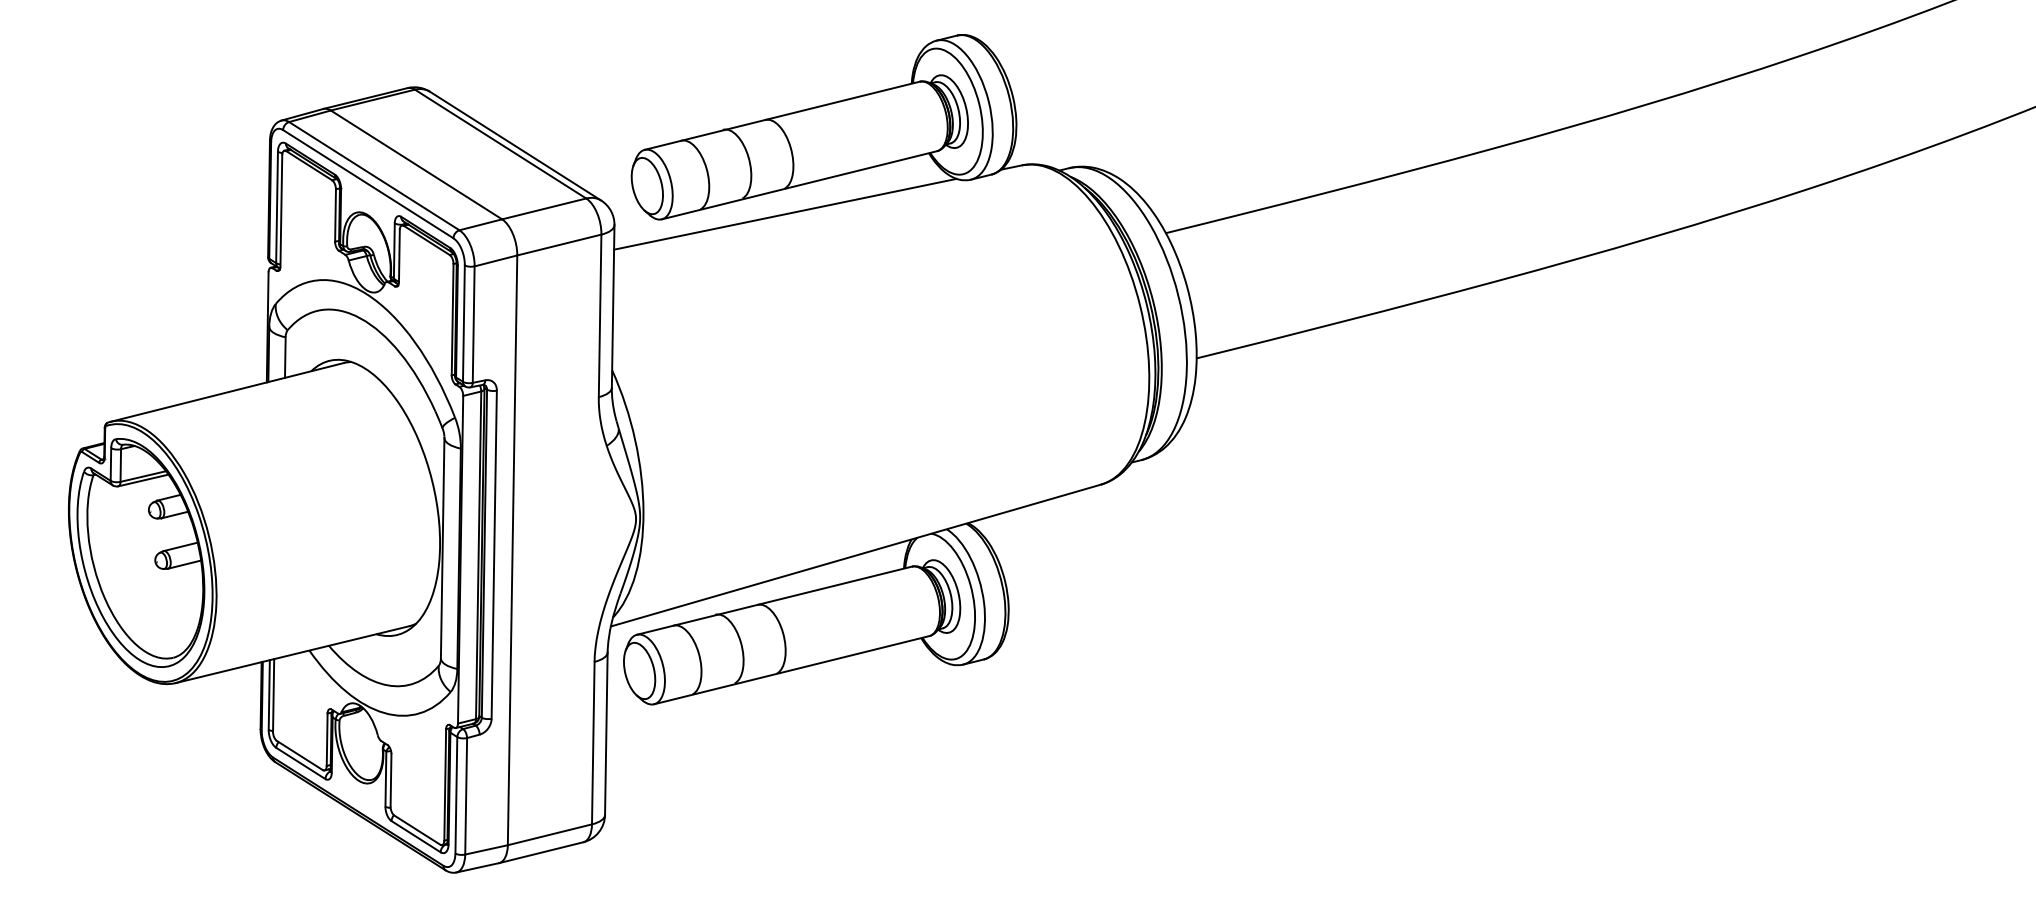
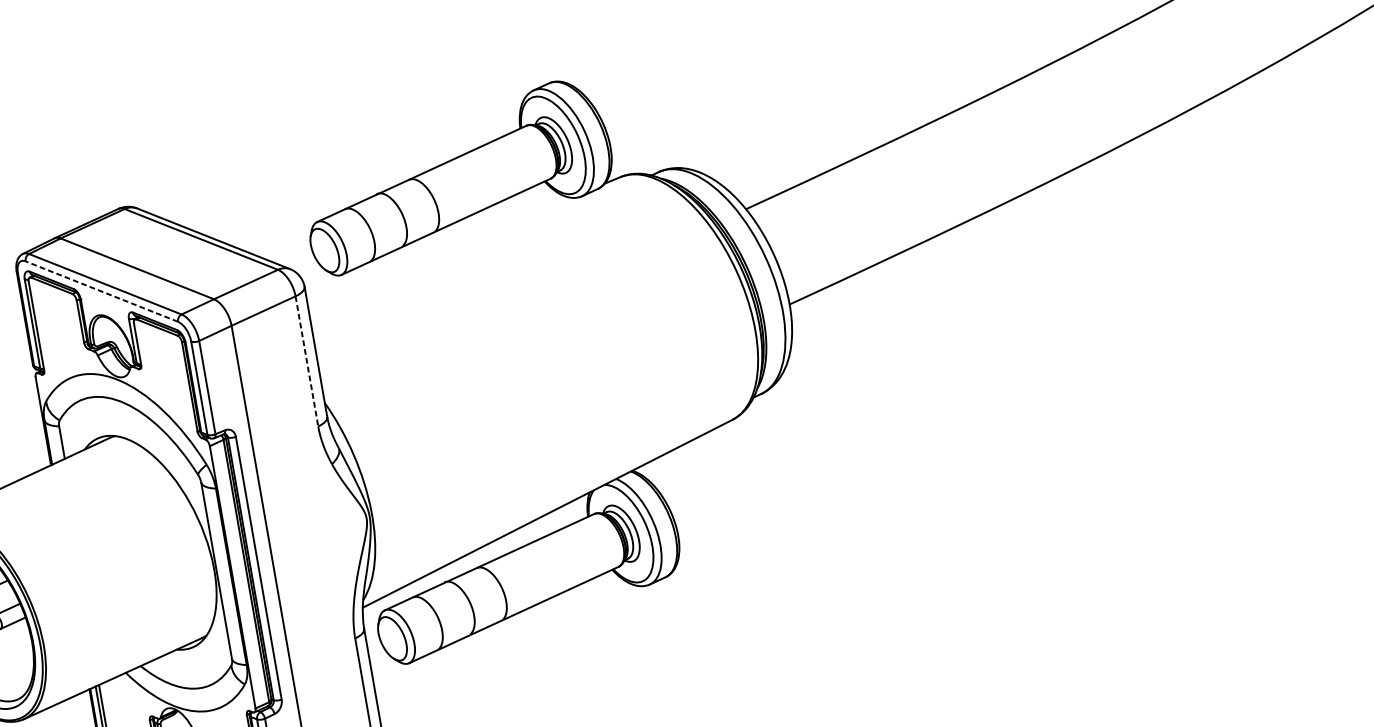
line: (368, 184) -> (102, 291), solid -> dashed
line: (785, 213) -> (439, 251), removed
line: (600, 316) -> (307, 361), solid -> dashed

